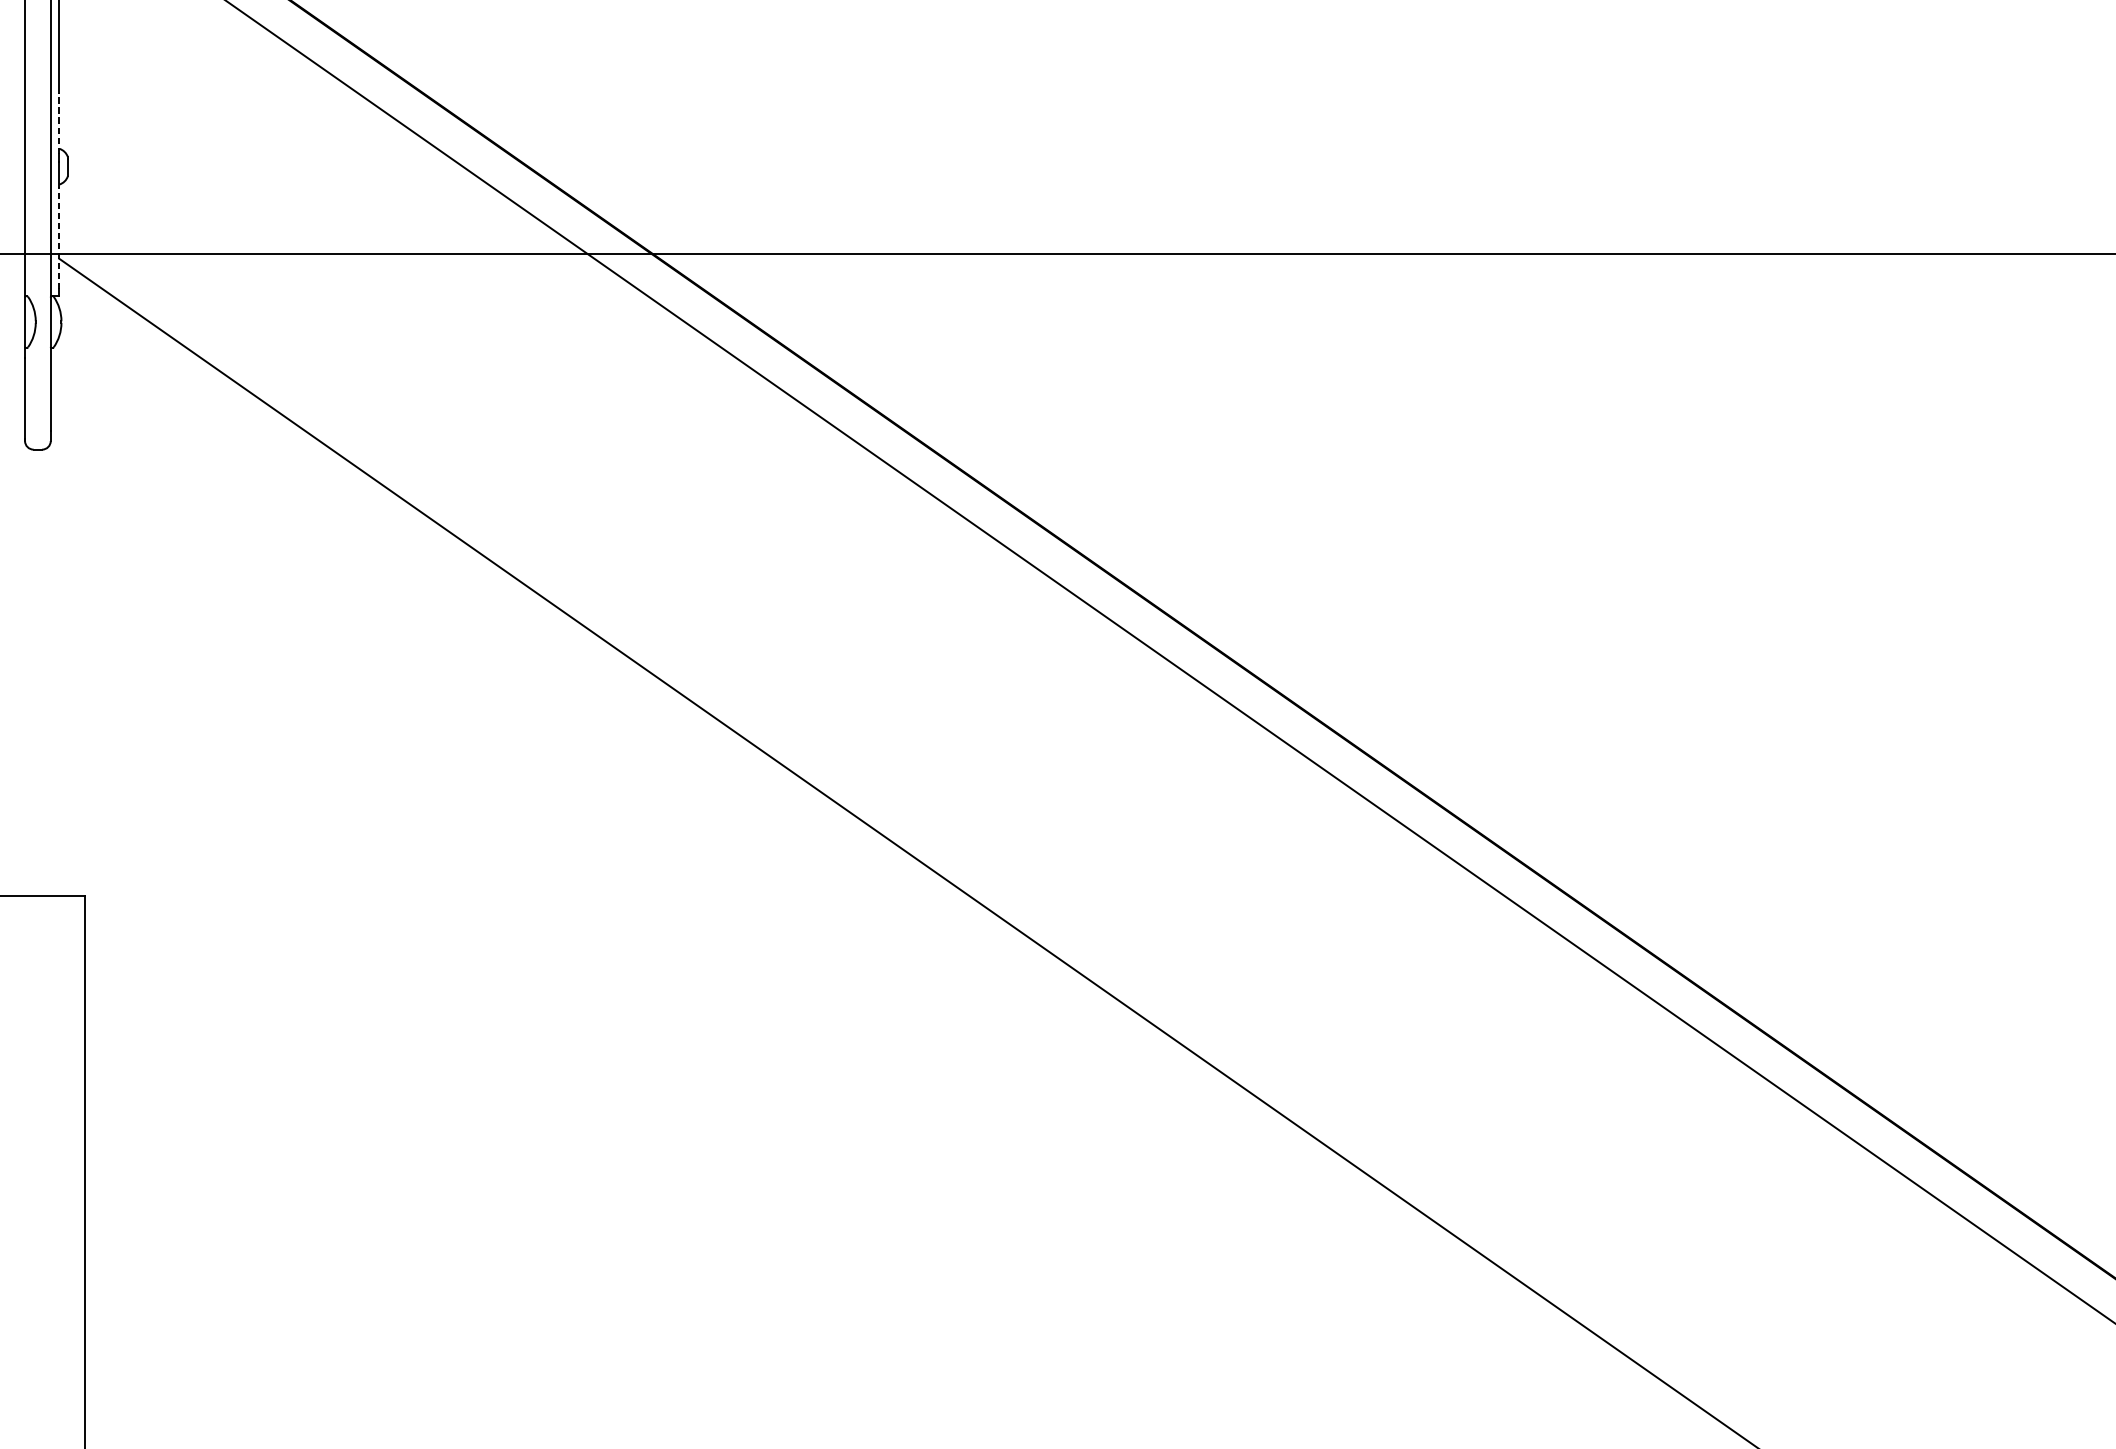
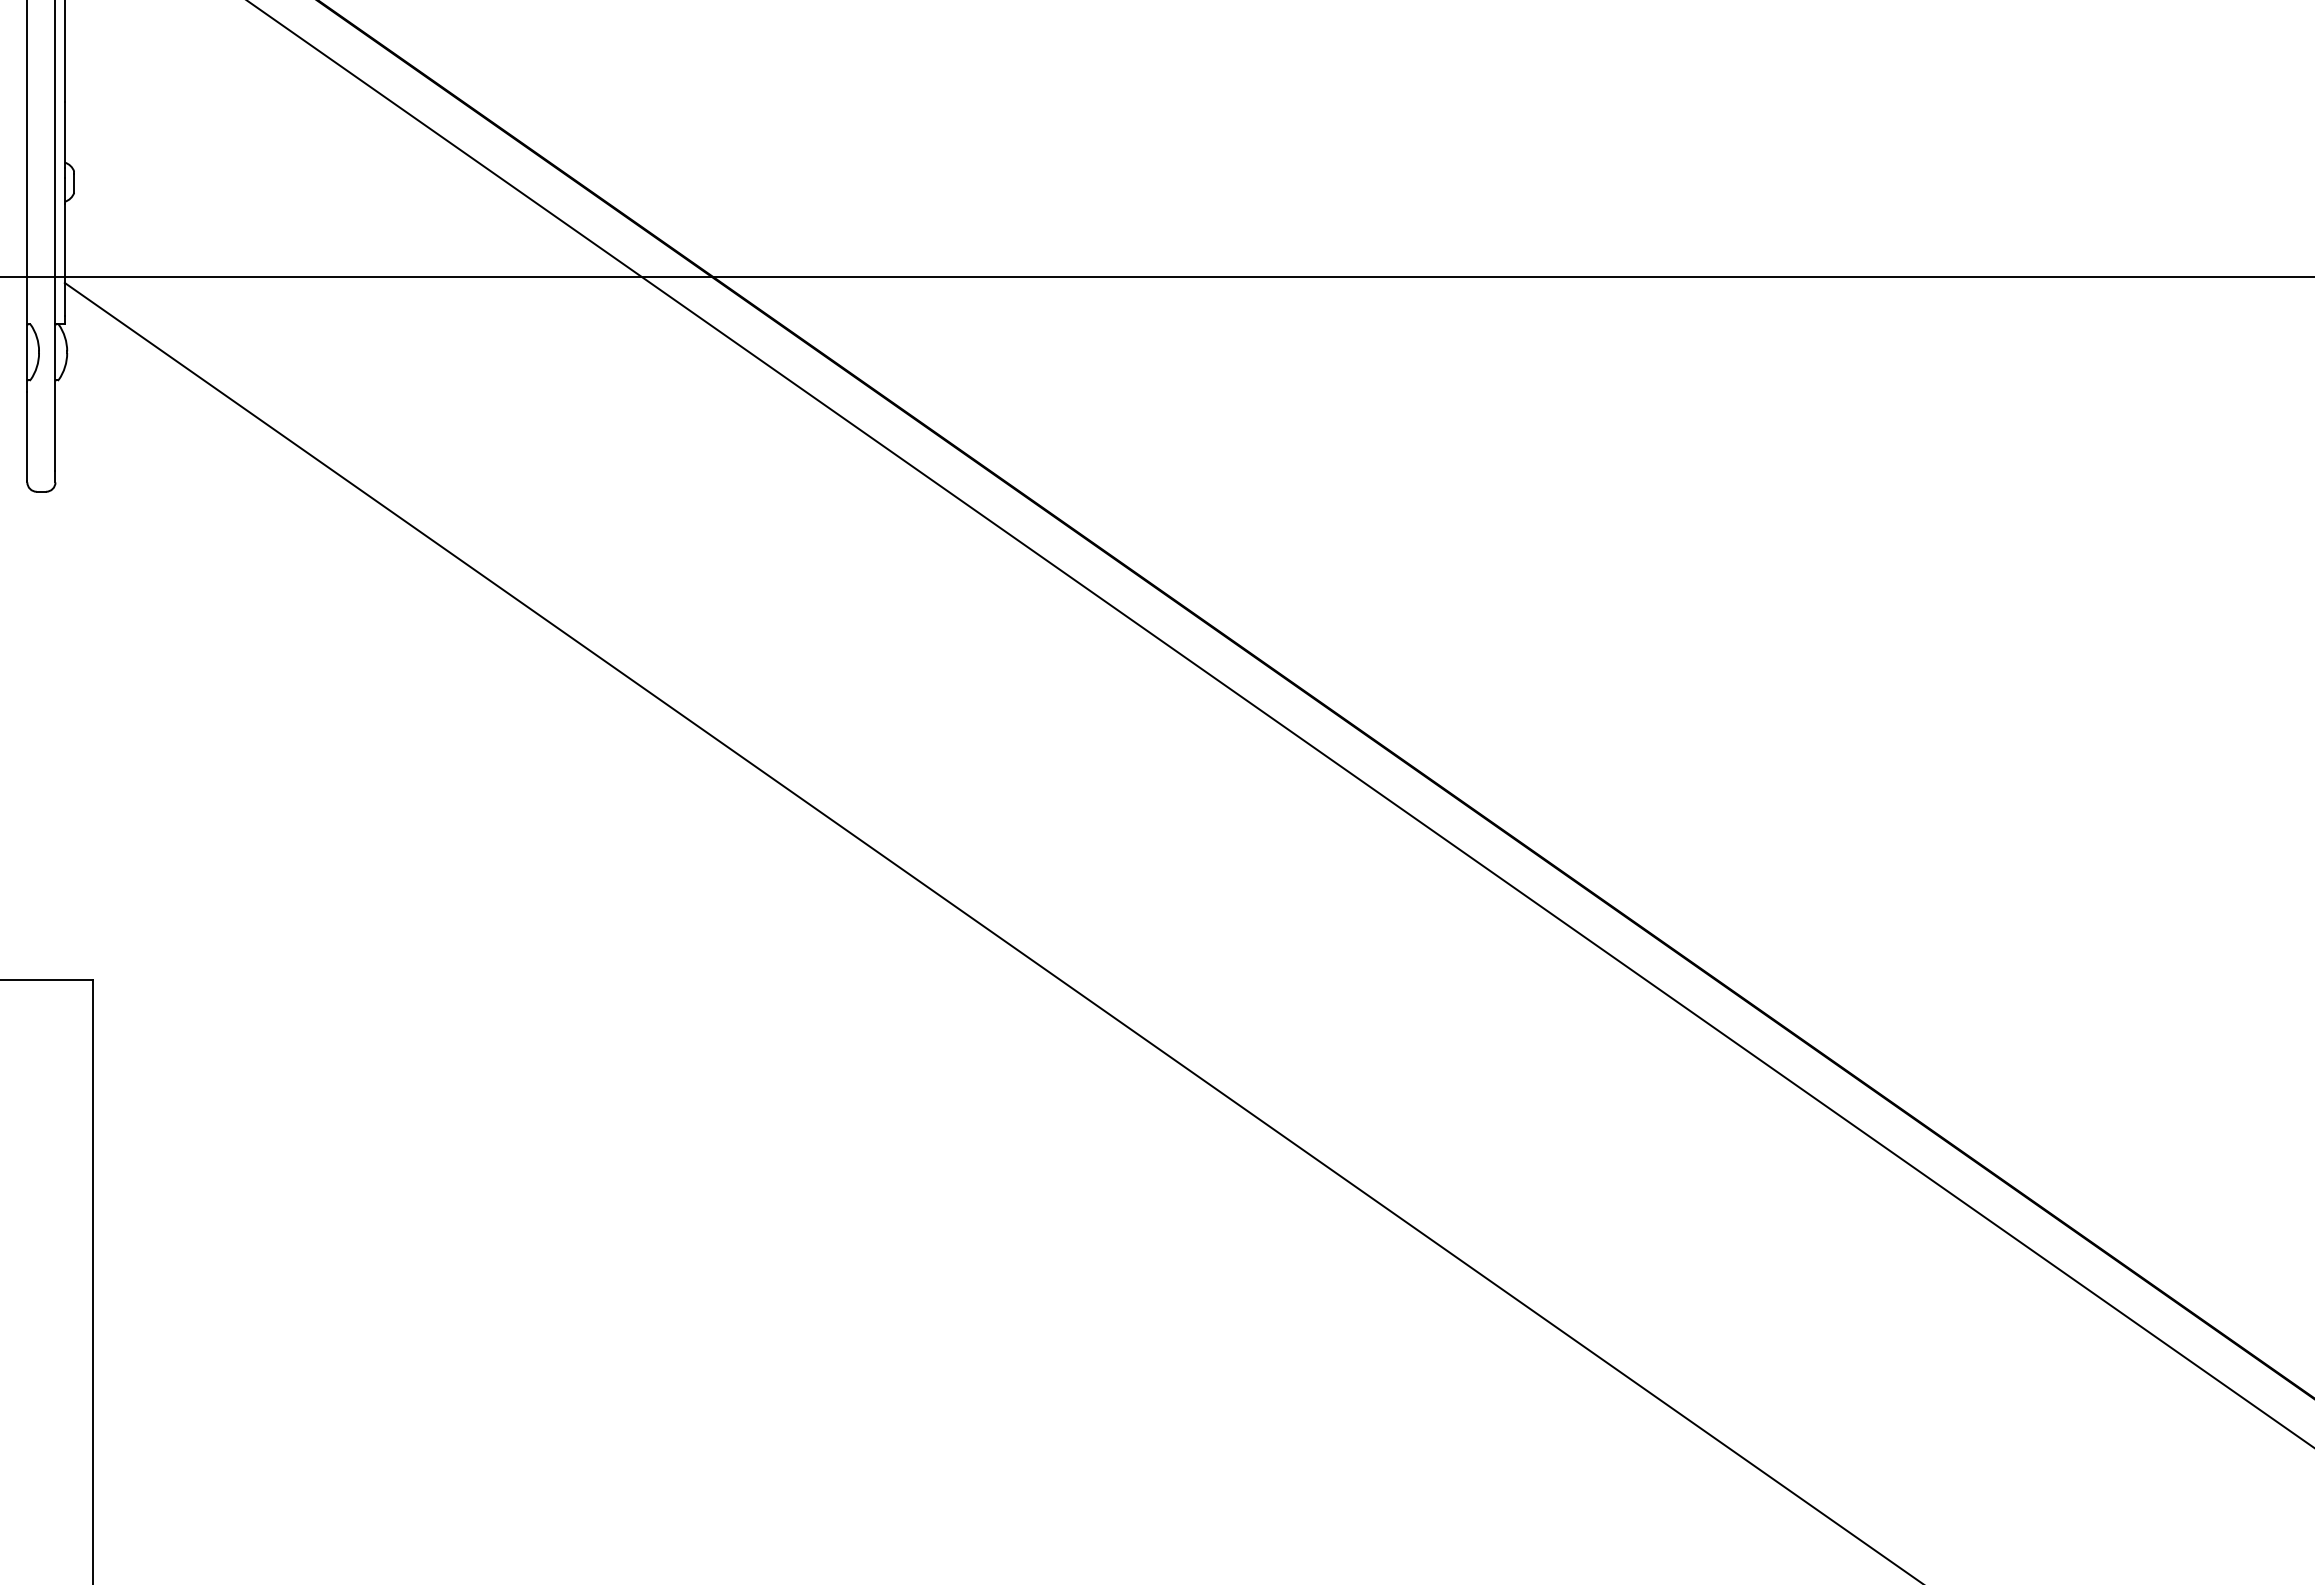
line: (58, 123) -> (64, 134), dashed -> solid
line: (58, 237) -> (64, 259), dashed -> solid

